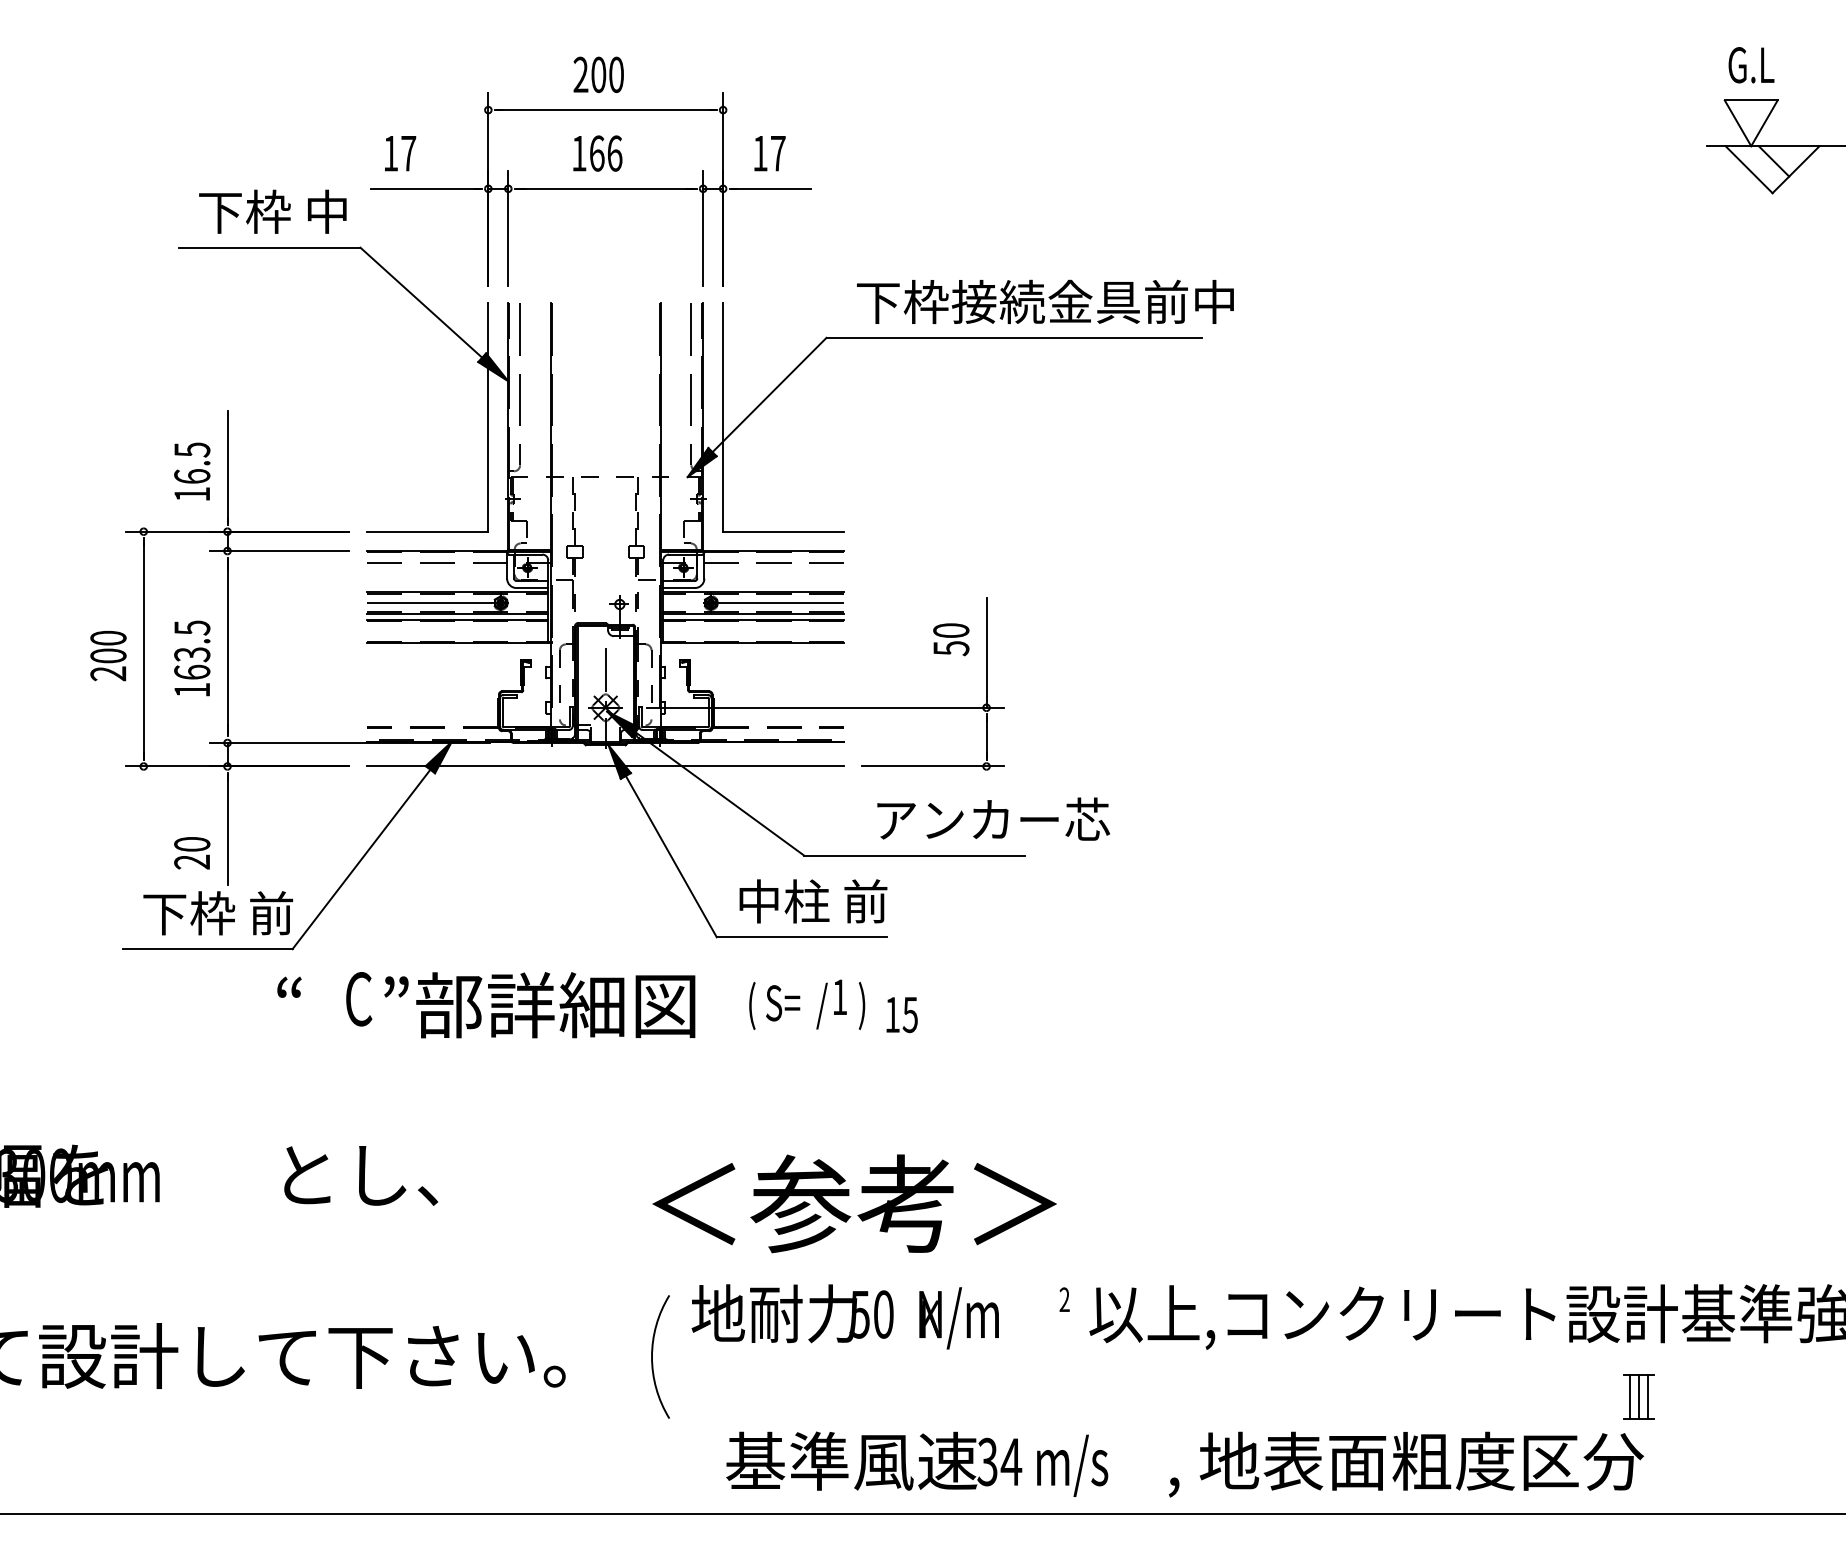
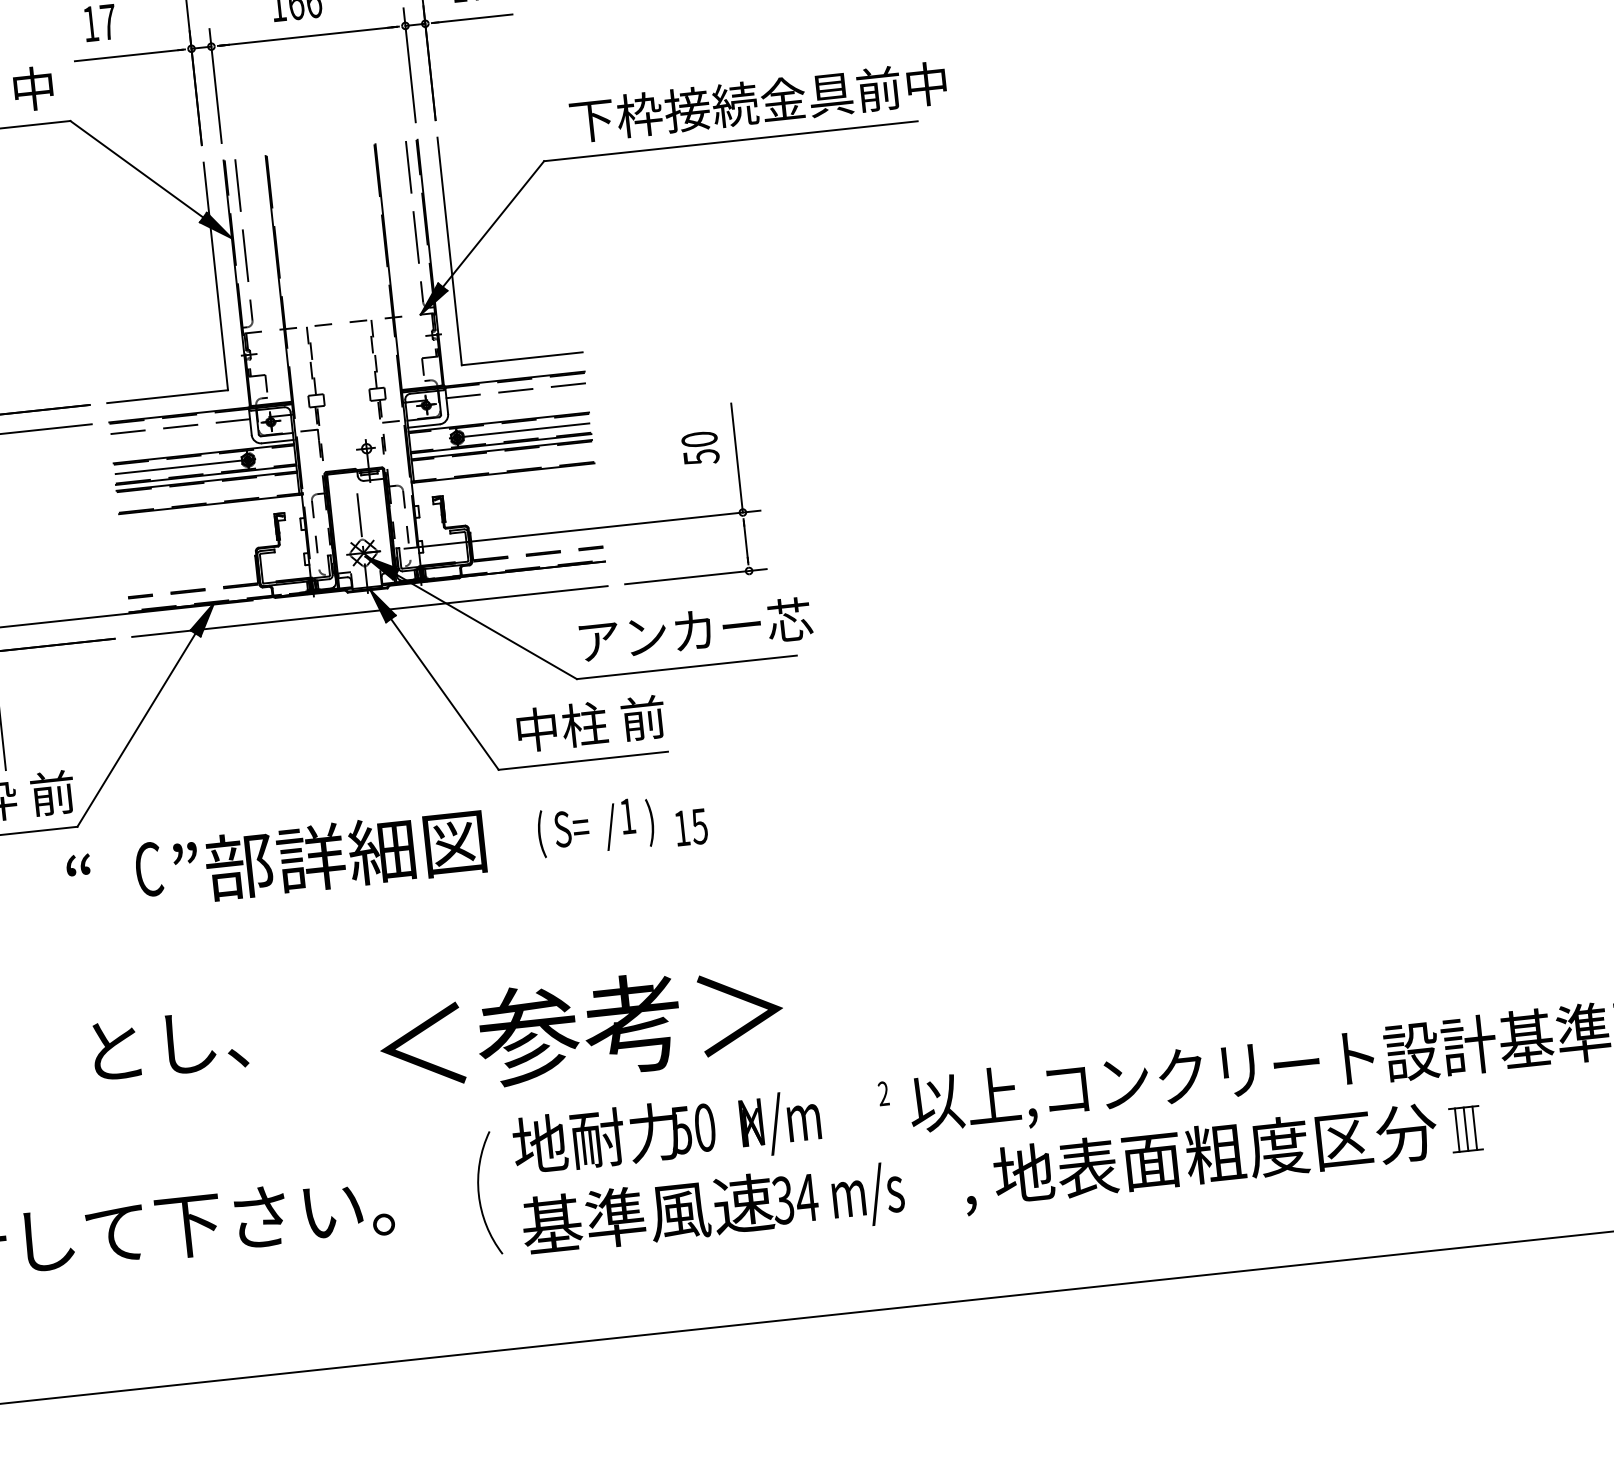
text: (993, 818) -> (695, 629), moved
text: (854, 1203) -> (581, 1029), moved
text: (1185, 1464) -> (980, 1181), moved

